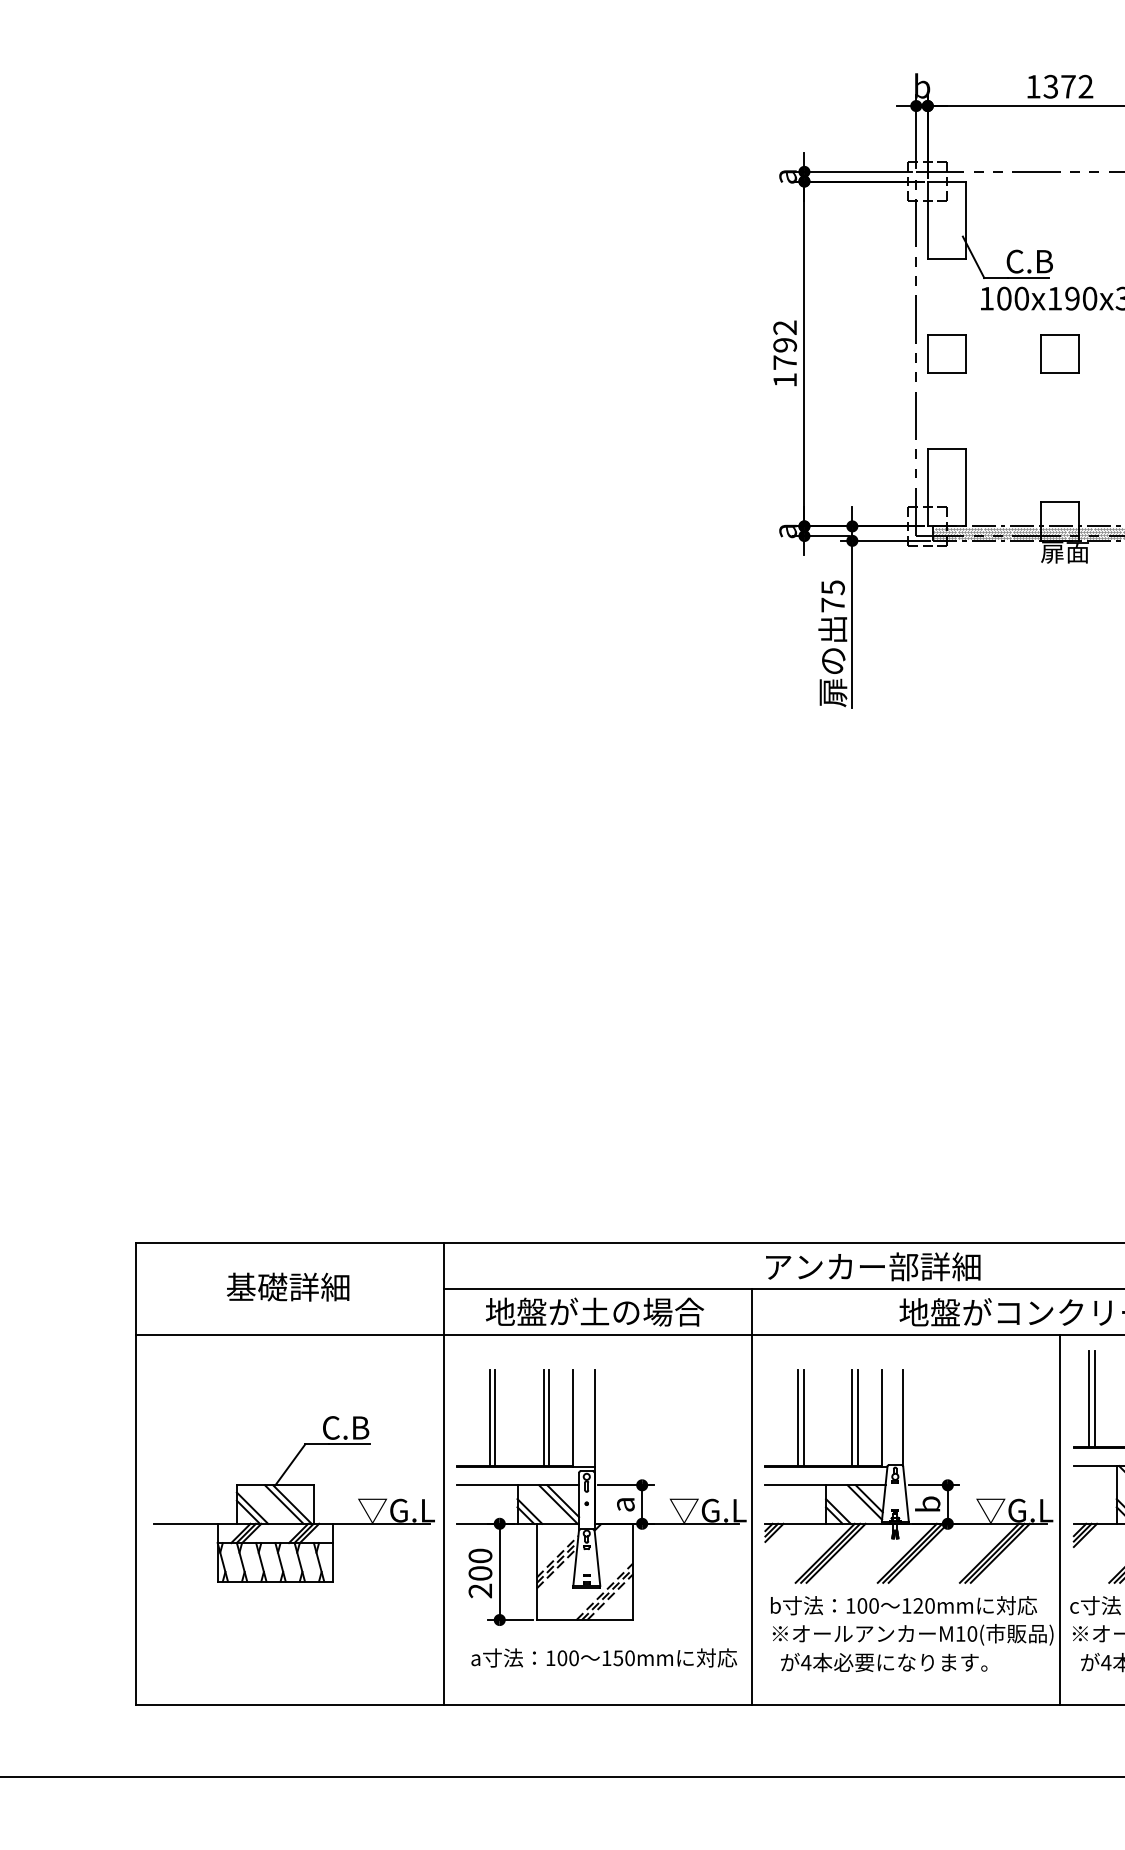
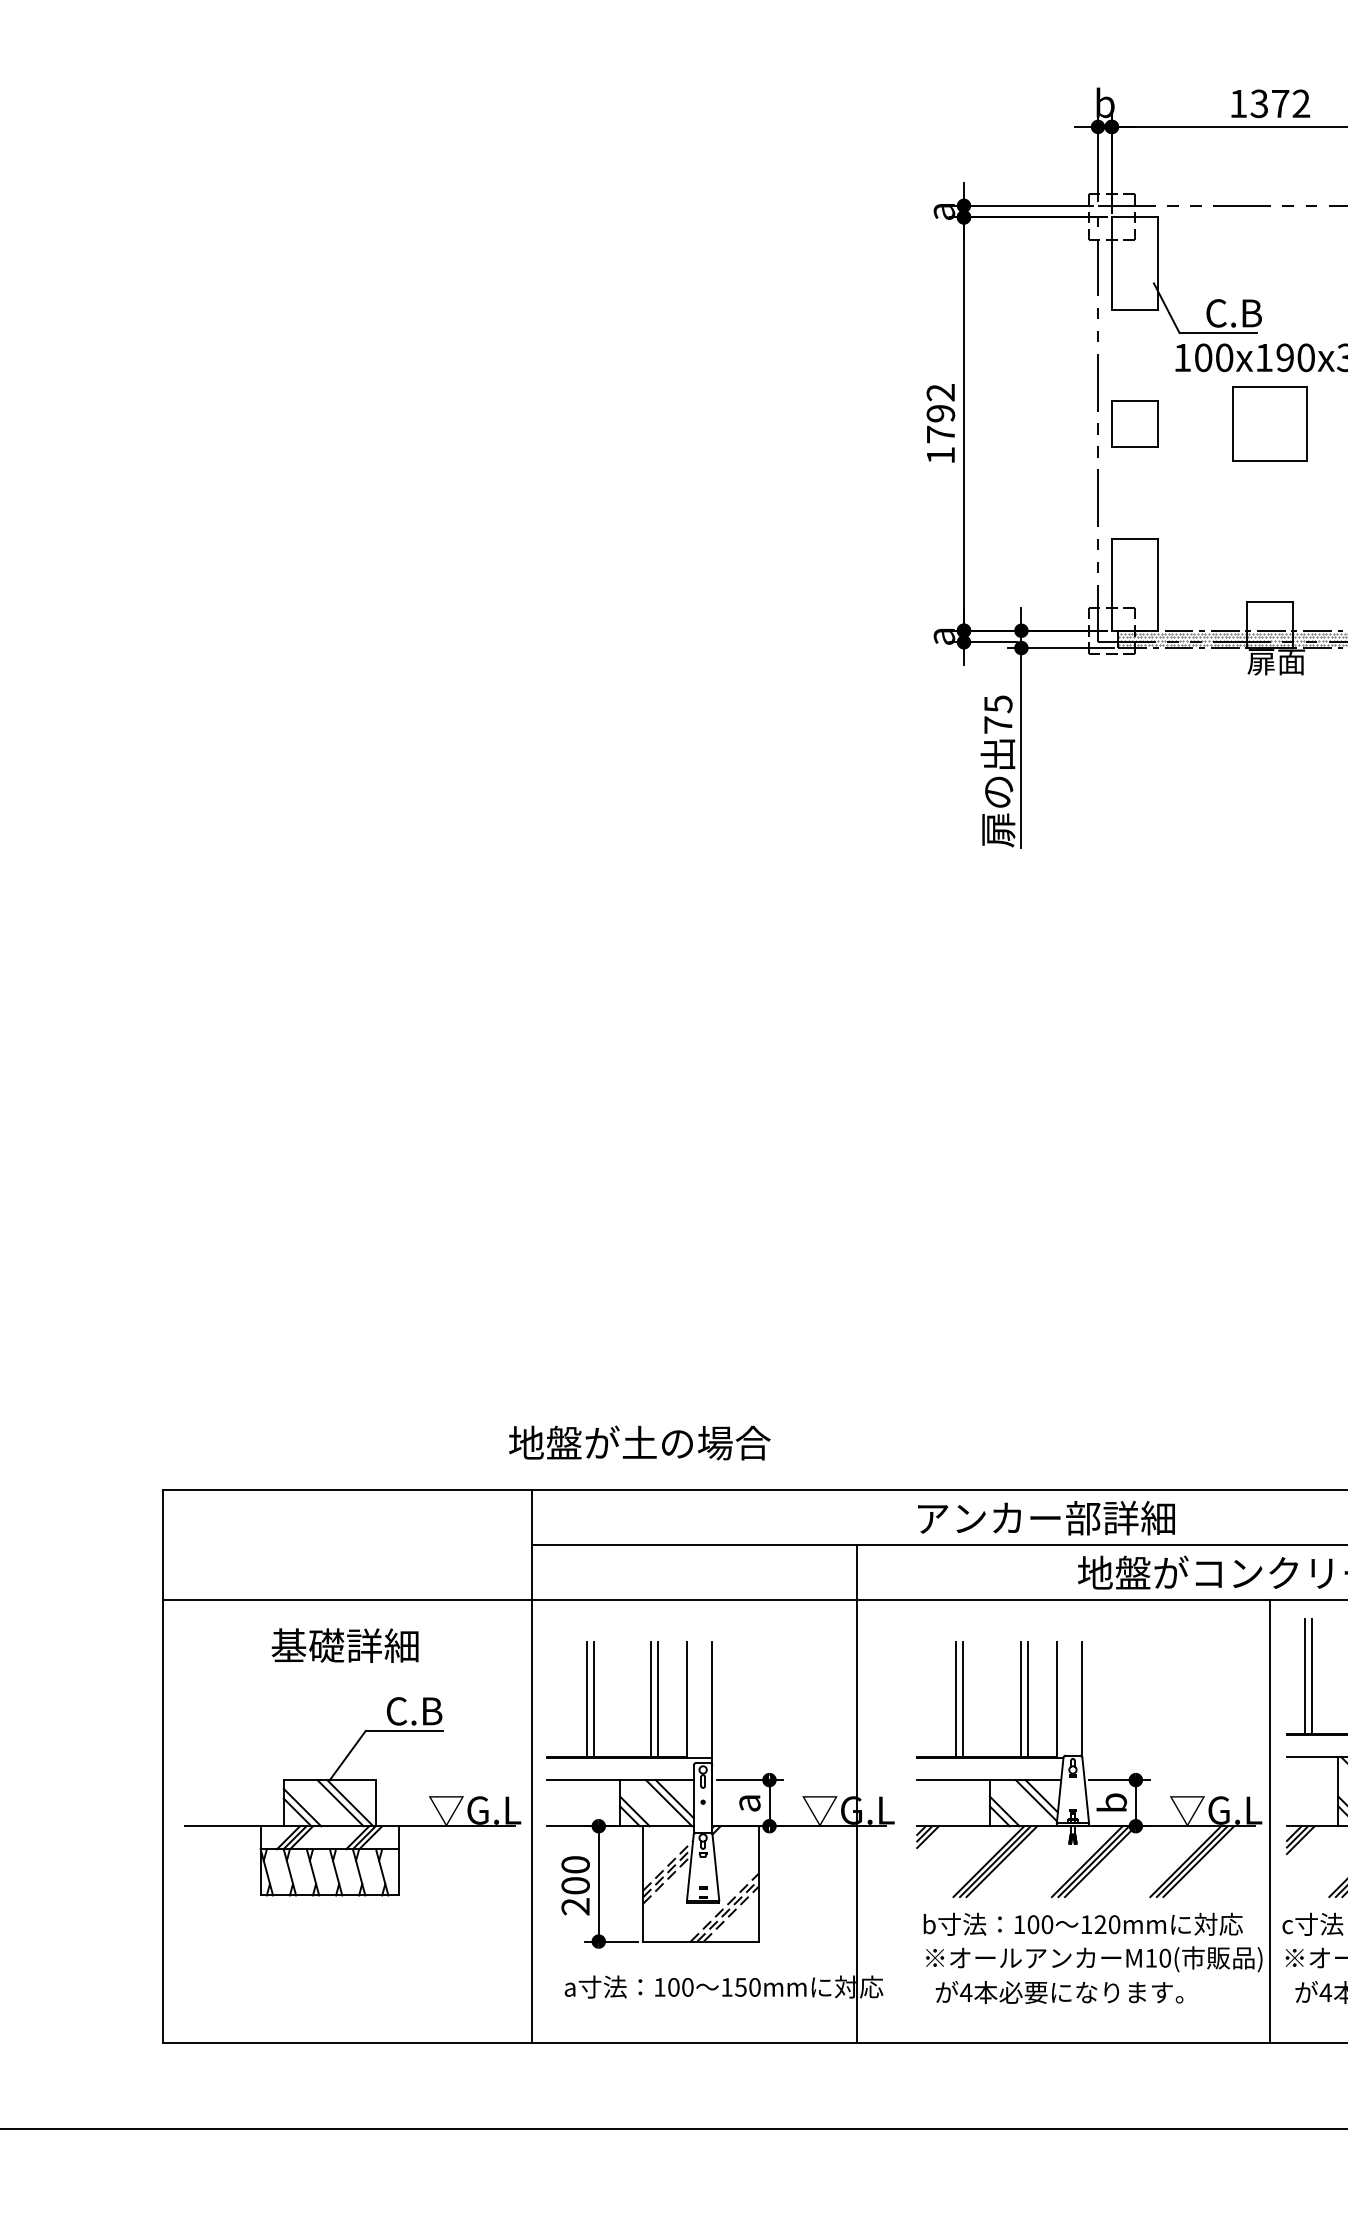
part: (1059, 353) -> (1269, 423), size x1.6
text: (288, 1286) -> (345, 1644), moved
text: (595, 1311) -> (640, 1442), moved
line: (751, 1496) -> (856, 1793), moved

